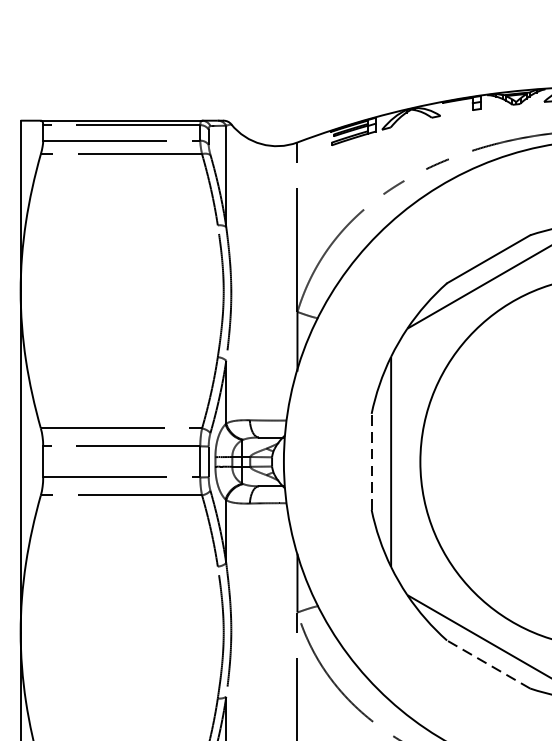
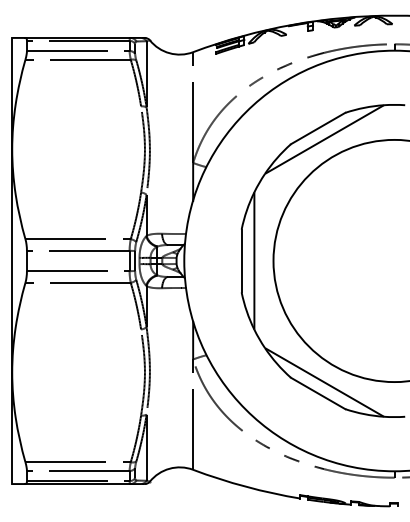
line: (371, 461) -> (241, 260), dashed -> solid
line: (487, 664) -> (317, 393), dashed -> solid

